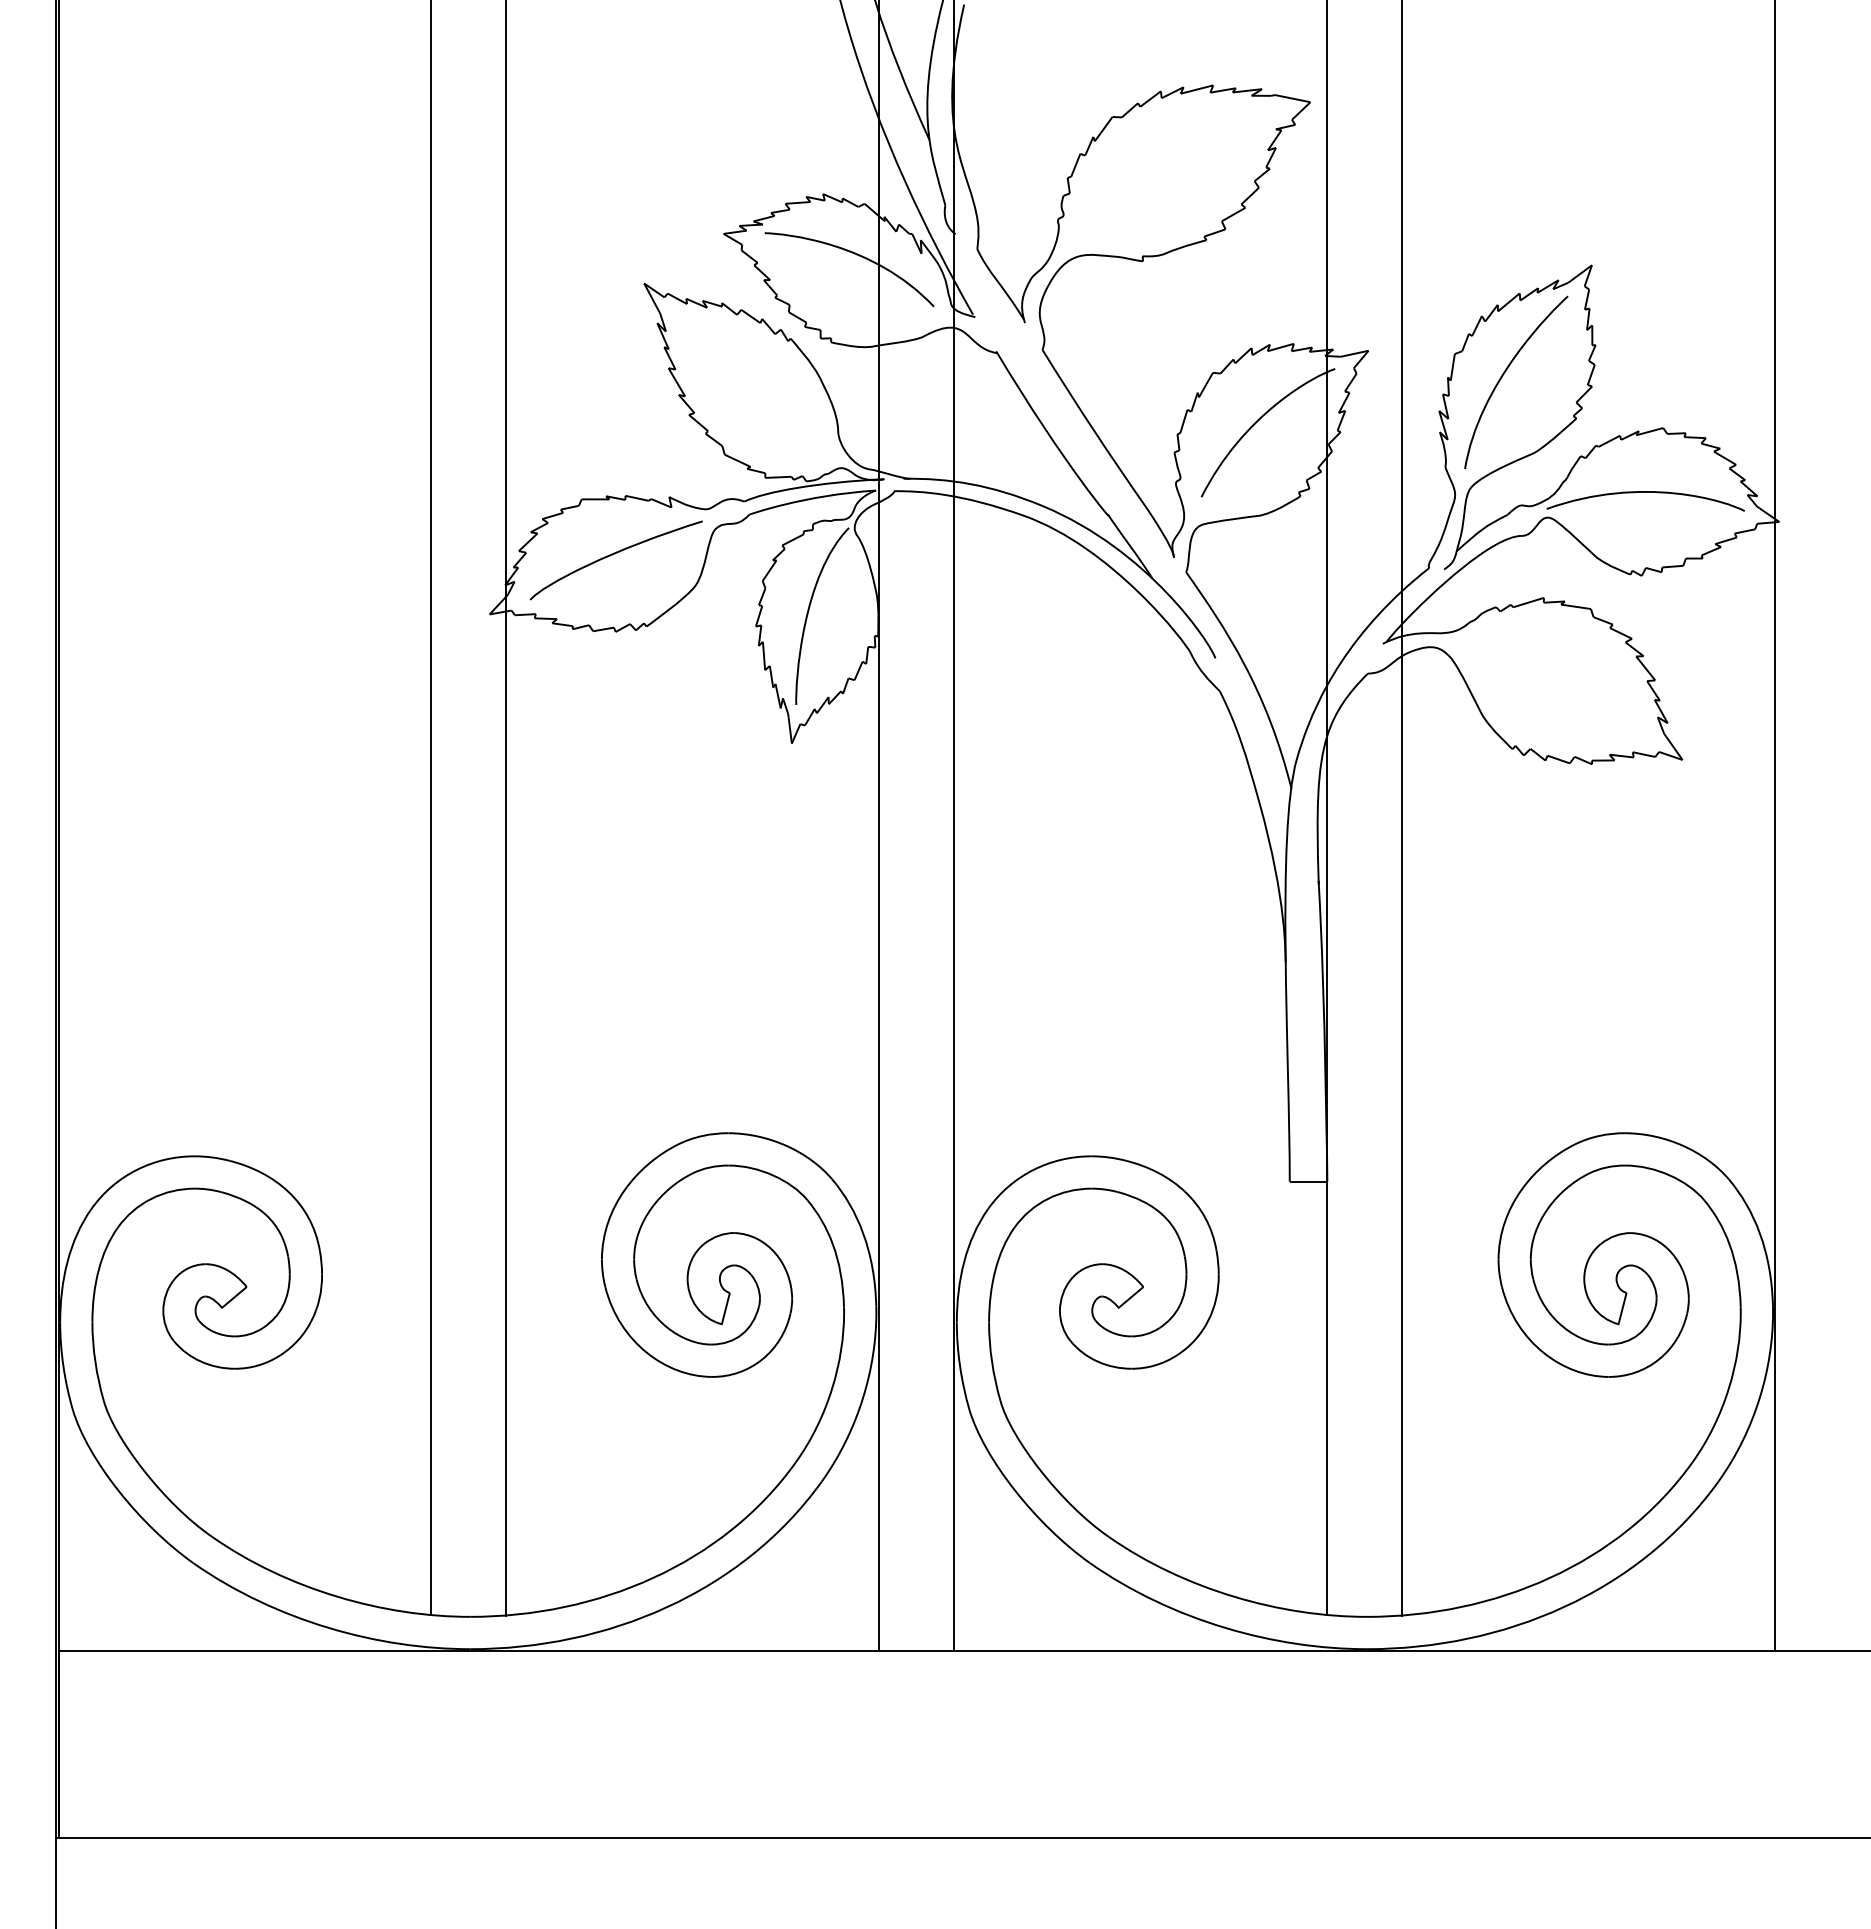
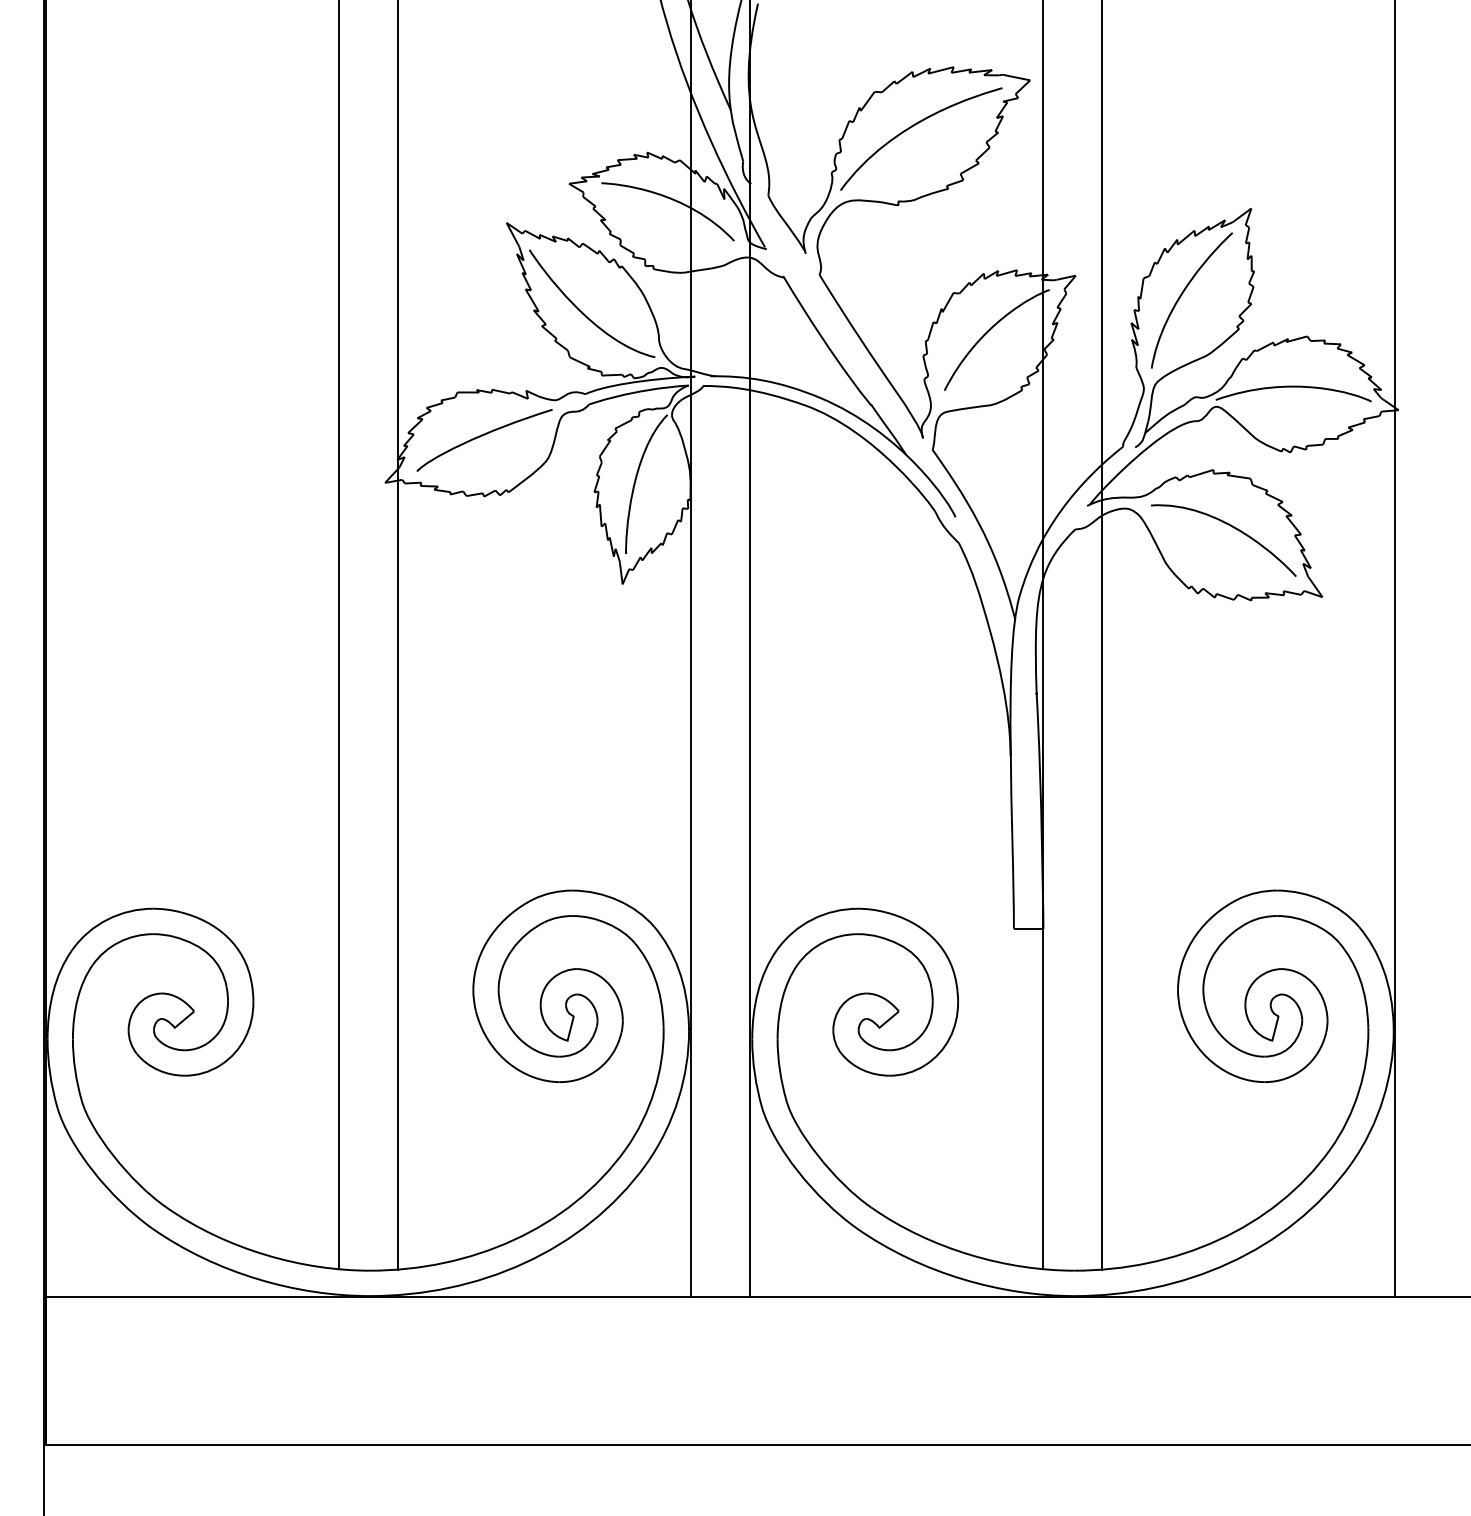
curve: (1161, 161) -> (913, 126), added
curve: (741, 397) -> (583, 312), added
curve: (1564, 669) -> (1229, 526), added

